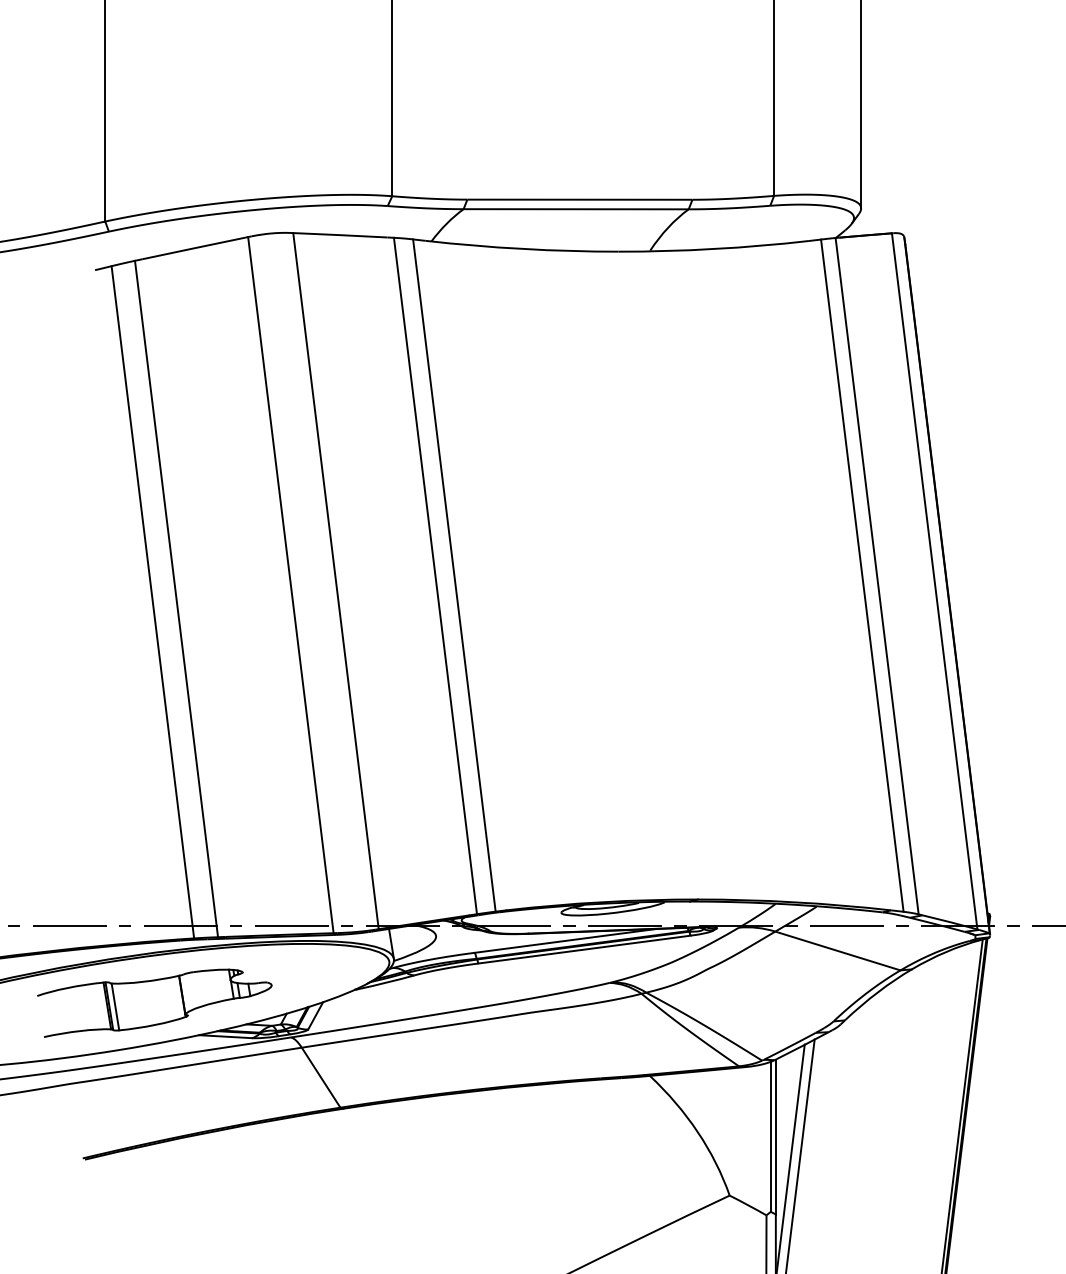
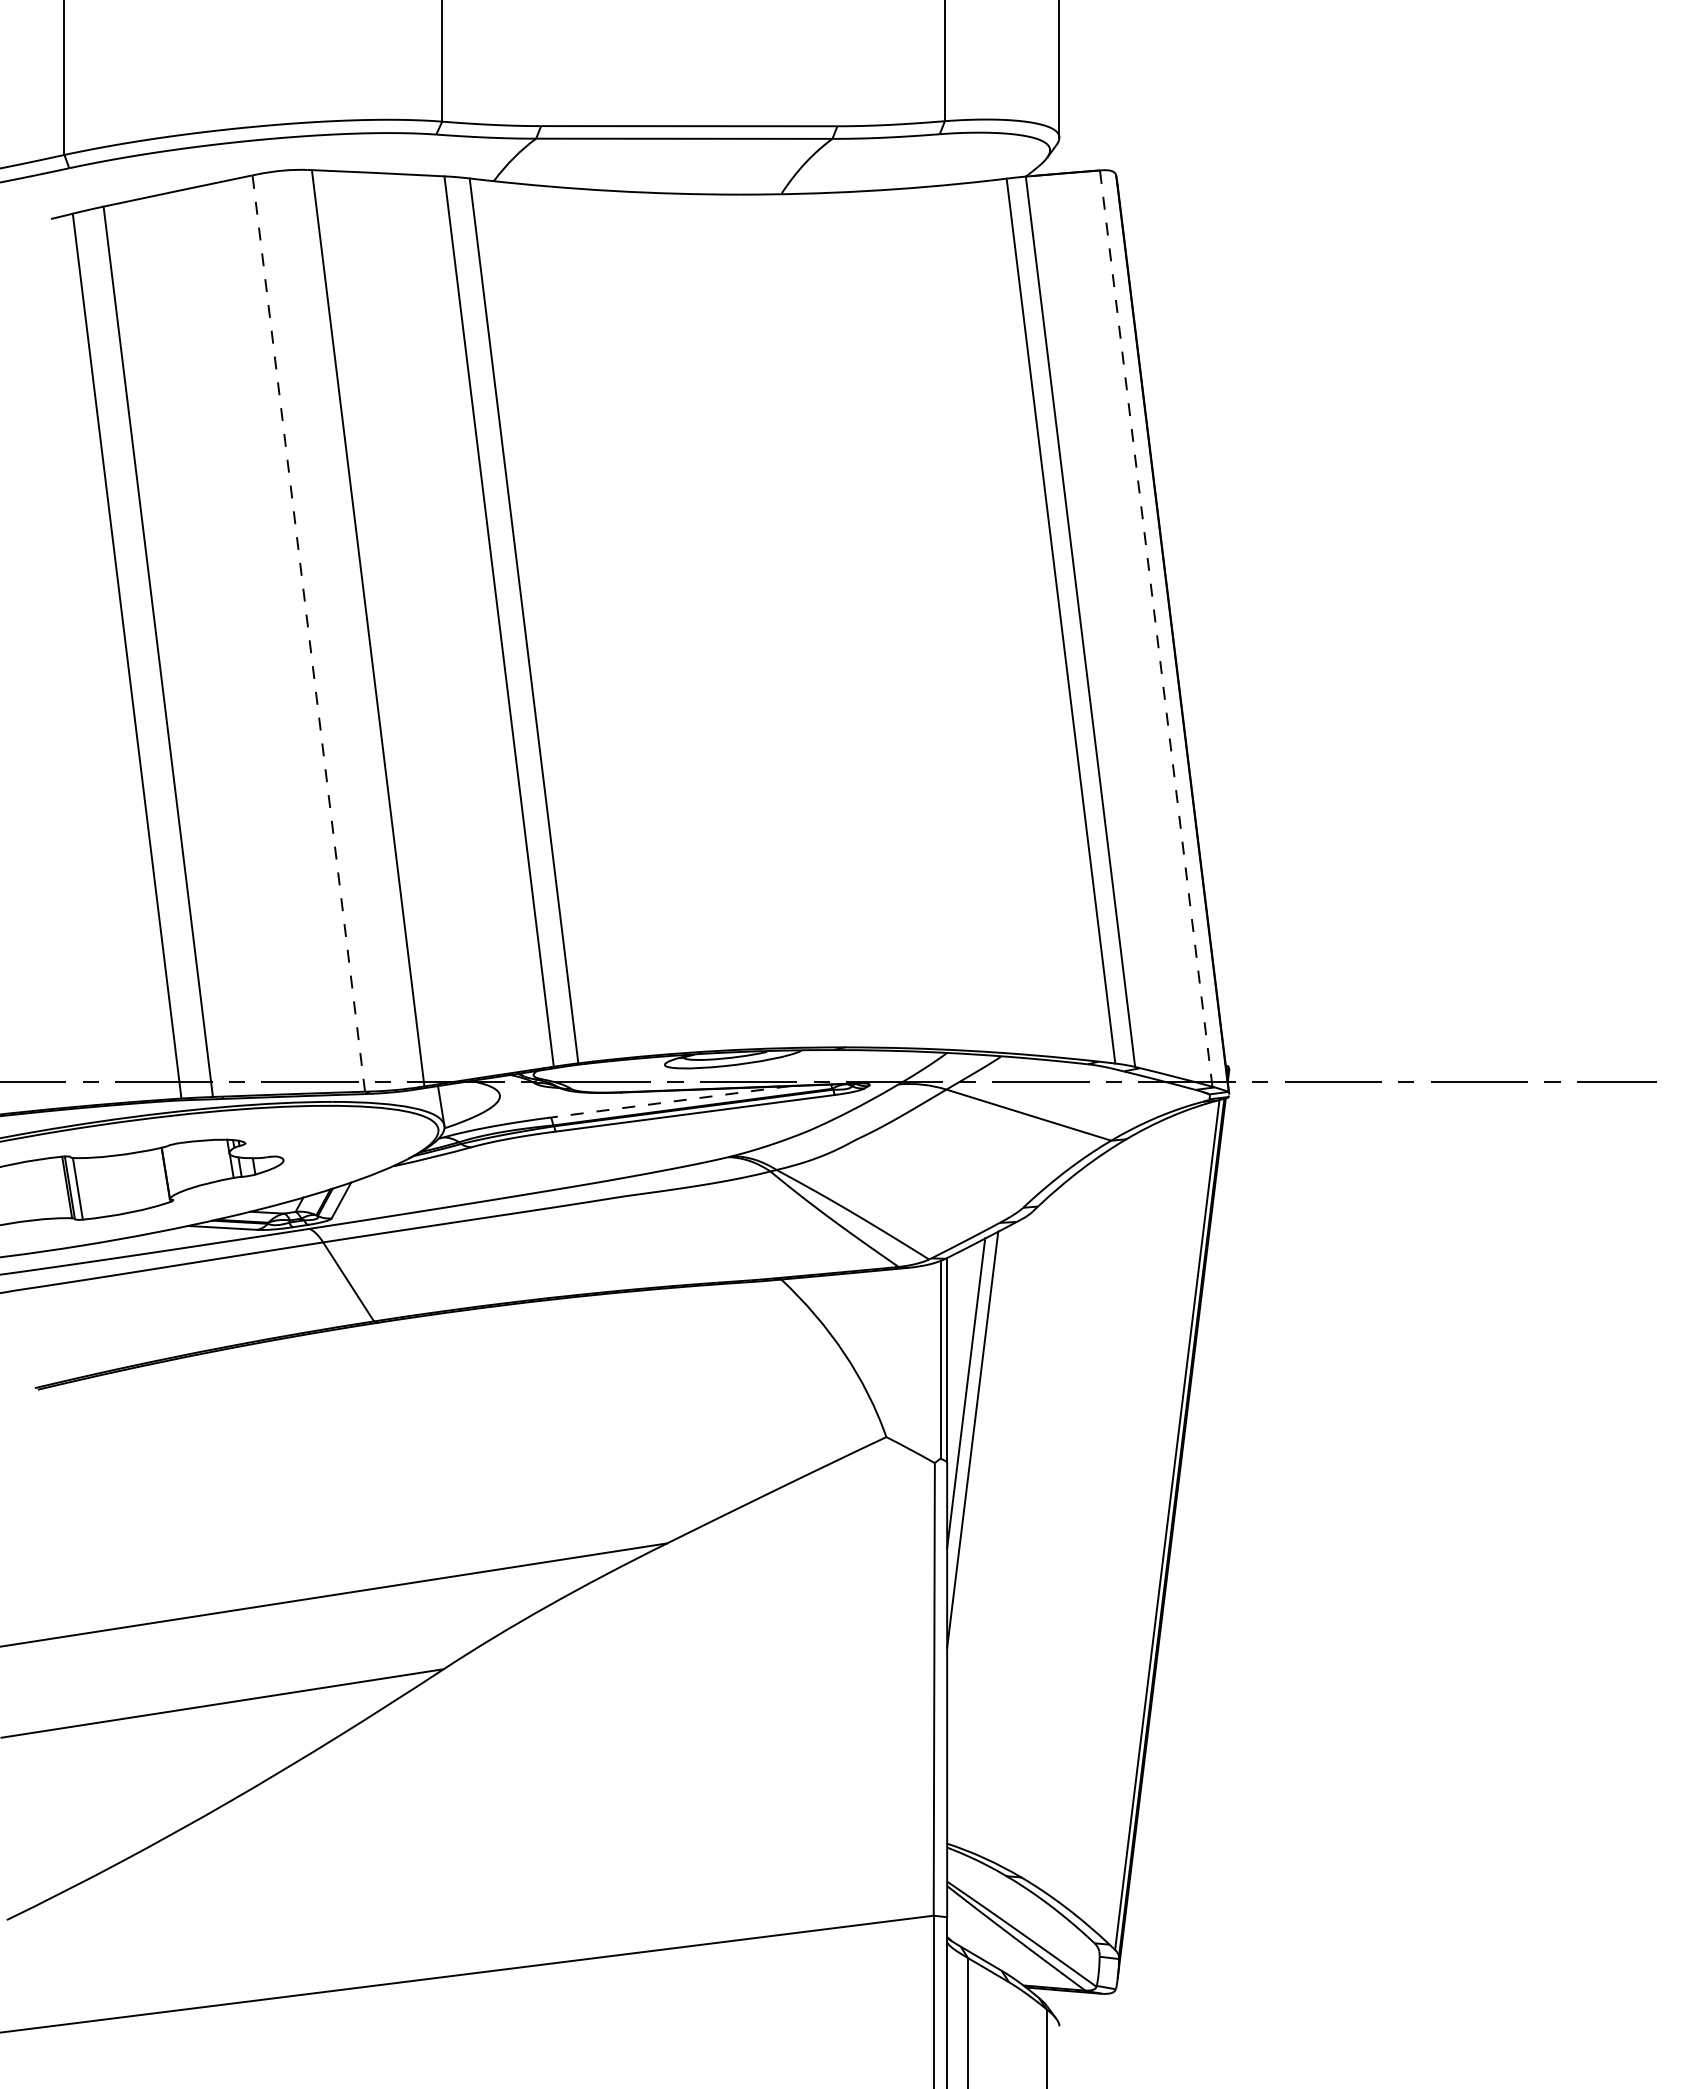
line: (934, 581) -> (1156, 628), solid -> dashed
line: (290, 585) -> (308, 633), solid -> dashed
line: (564, 940) -> (669, 1101), solid -> dashed

